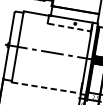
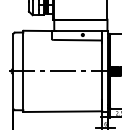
line: (69, 27) -> (77, 40), dashed -> solid
line: (46, 87) -> (63, 111), dashed -> solid

